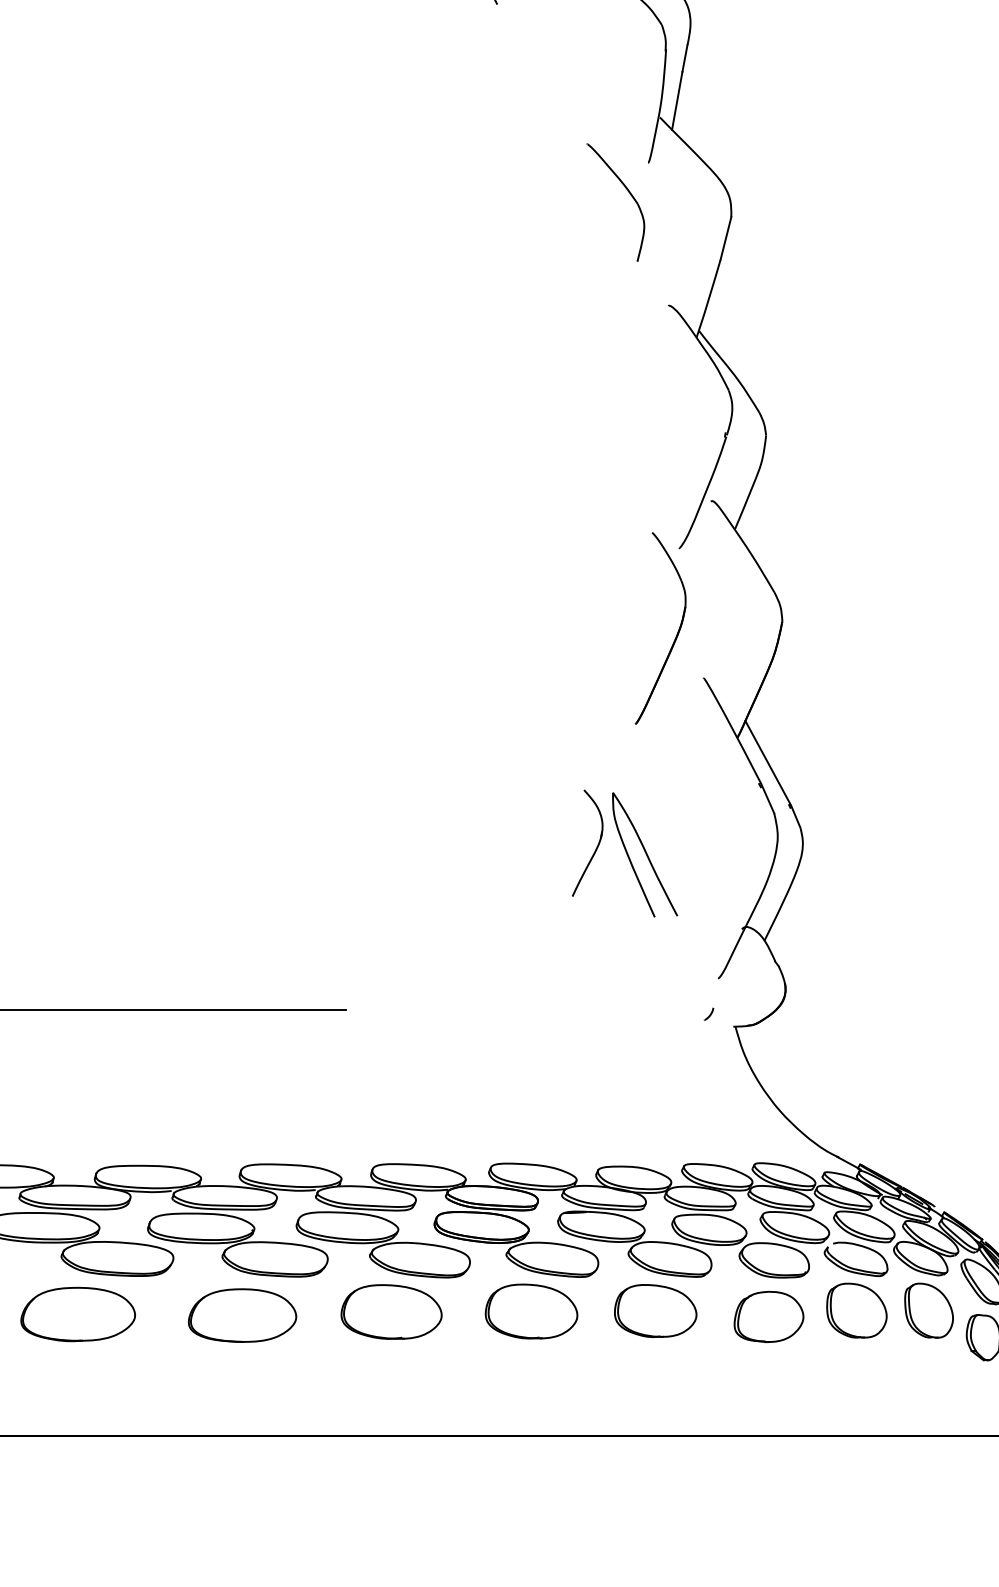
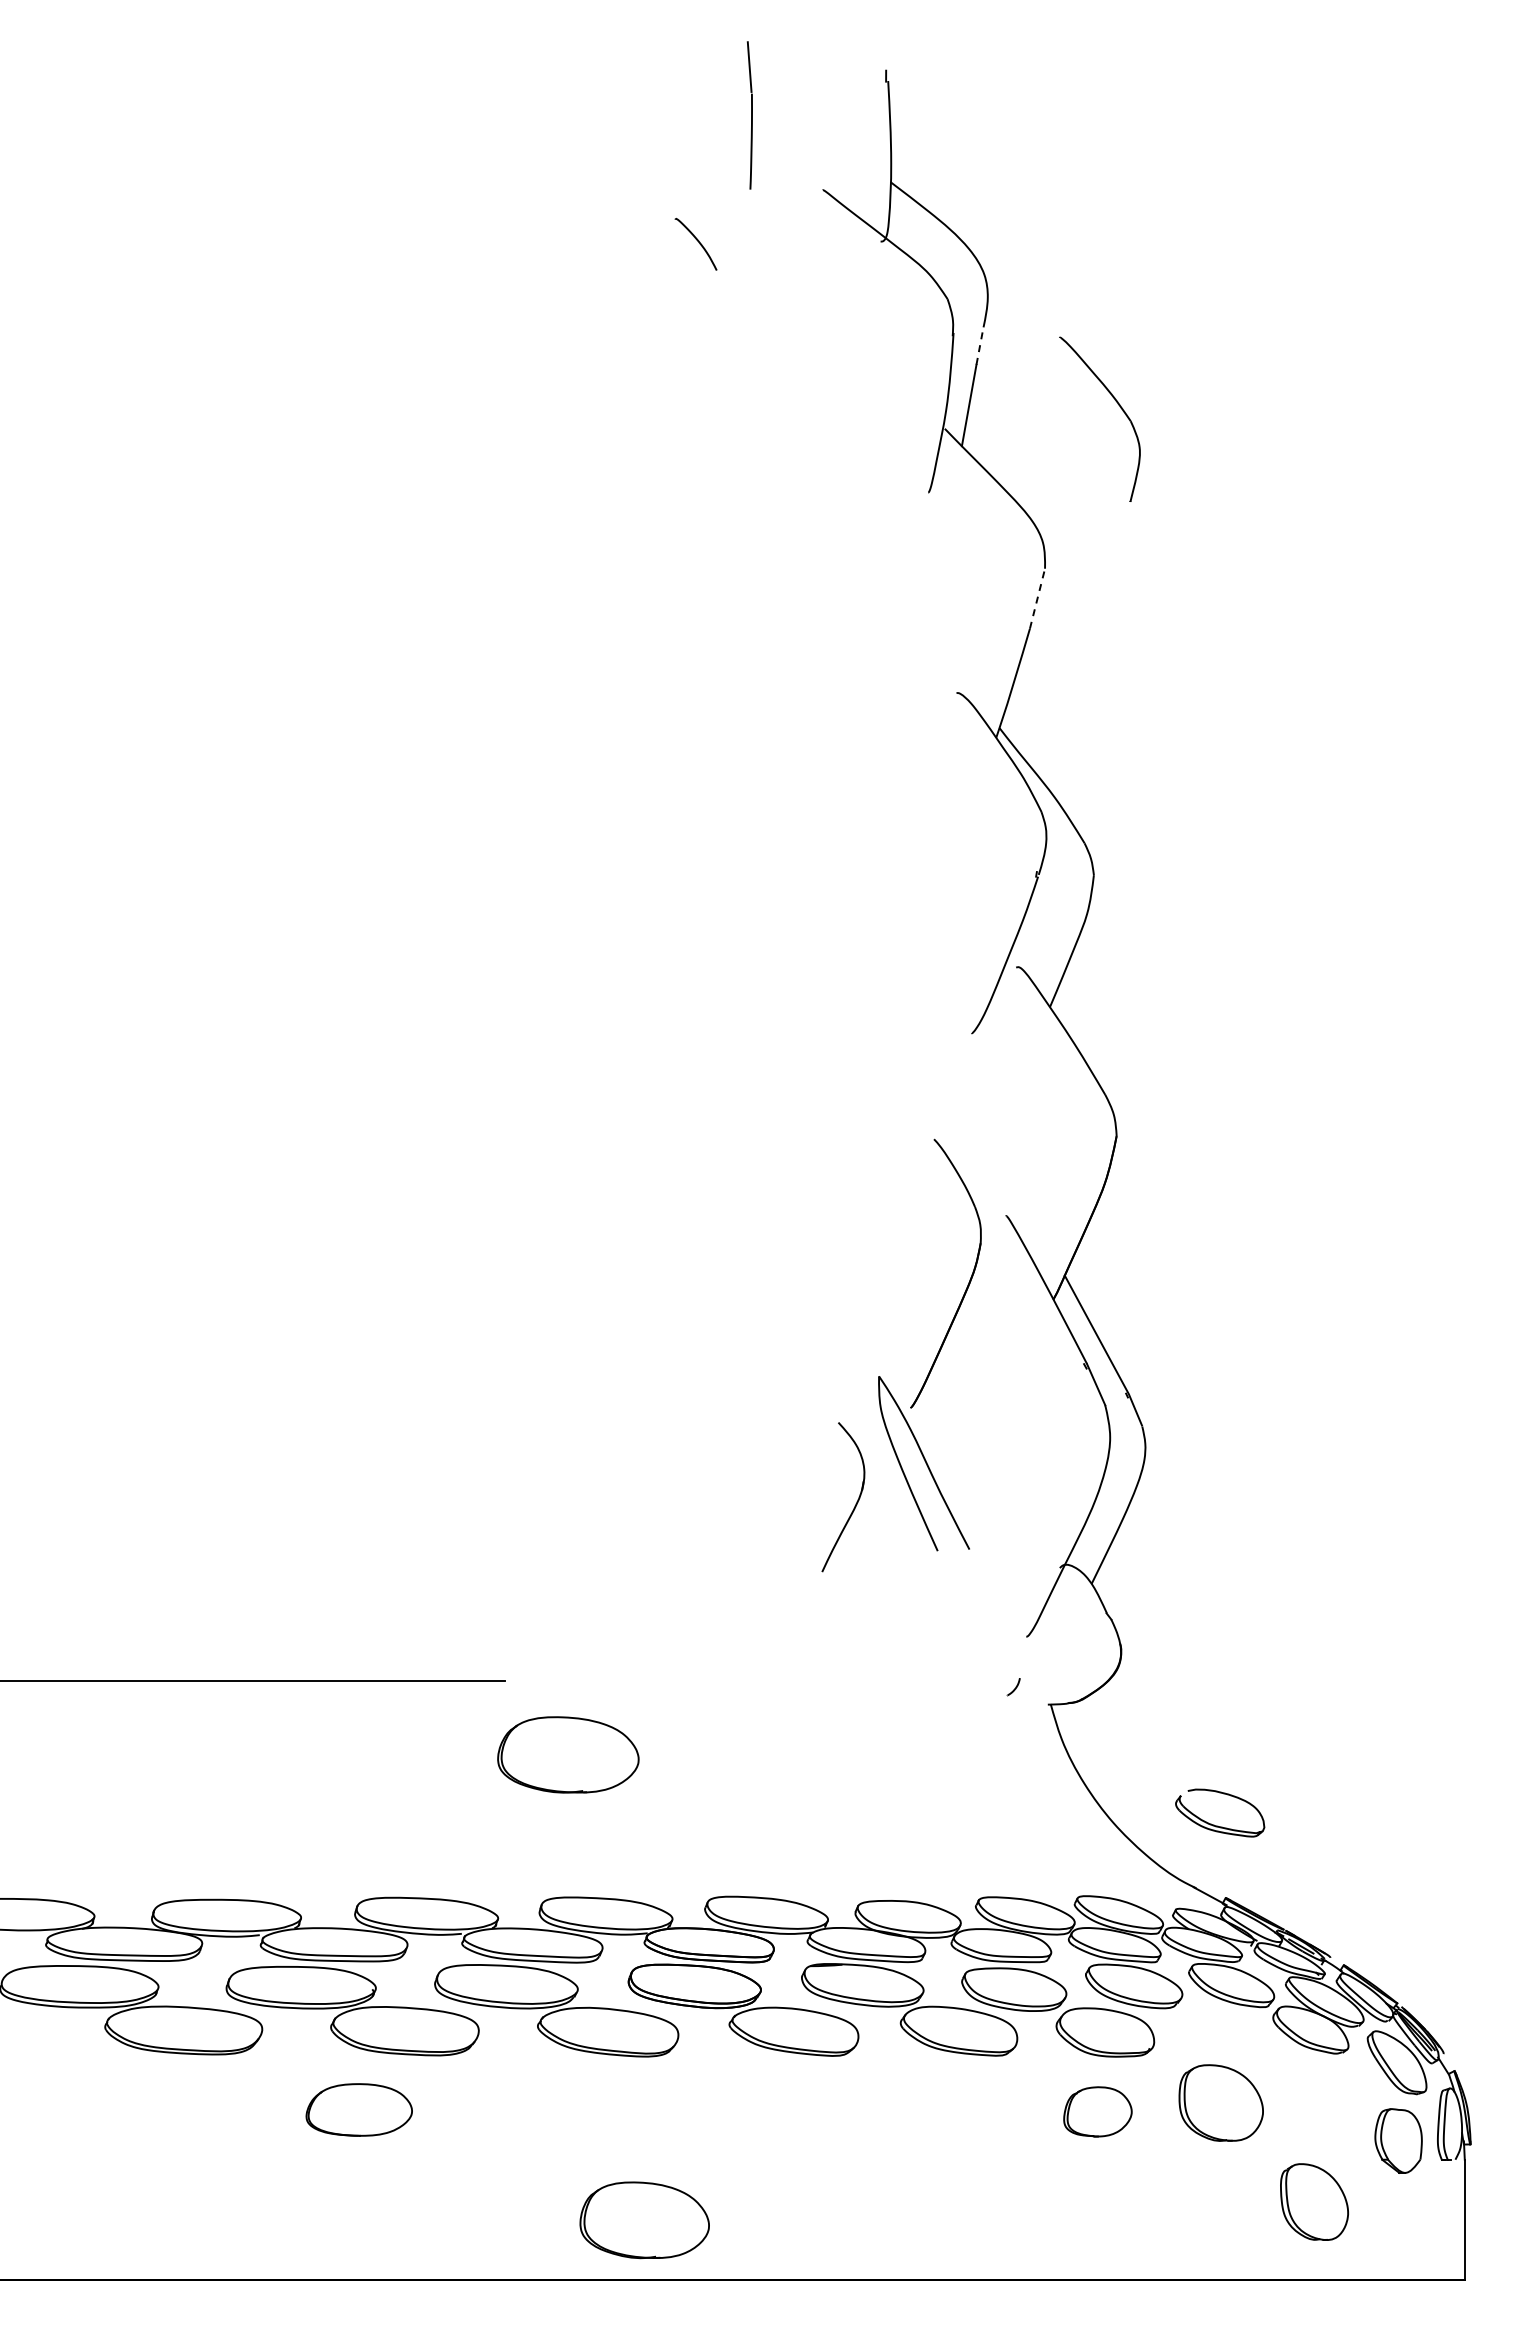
line: (685, 58) -> (980, 345), solid -> dashed
part: (628, 192) -> (1117, 404), moved
line: (725, 238) -> (1037, 598), solid -> dashed
part: (676, 636) -> (967, 1284), moved
part: (596, 847) -> (855, 1503), moved
part: (854, 1268) -> (1217, 1825), moved
part: (655, 1310) -> (938, 2103), removed
part: (929, 1310) -> (1314, 2201), moved
part: (391, 1311) -> (568, 1754), moved
part: (531, 1311) -> (644, 2220), moved
part: (78, 1314) -> (128, 2108), removed
part: (242, 1315) -> (359, 2109), size x0.7
part: (768, 1316) -> (1097, 2111), size x0.7

